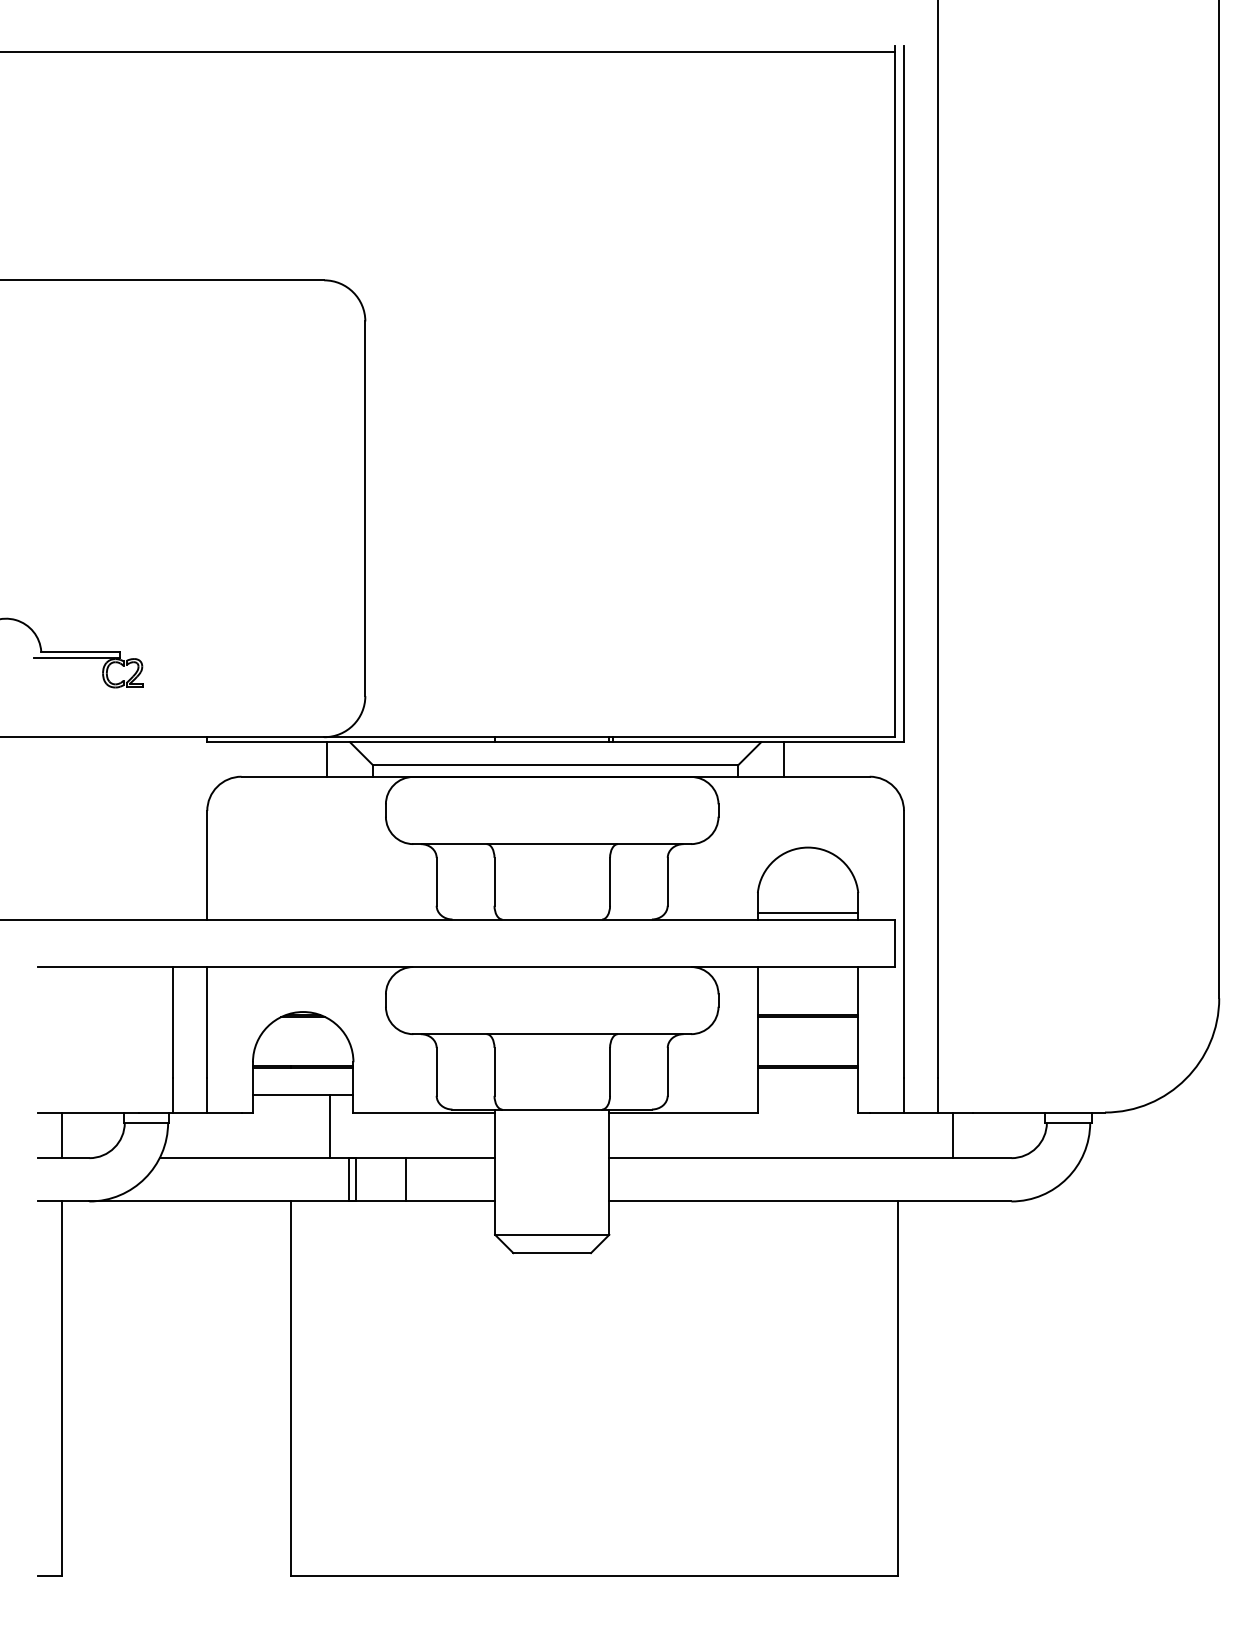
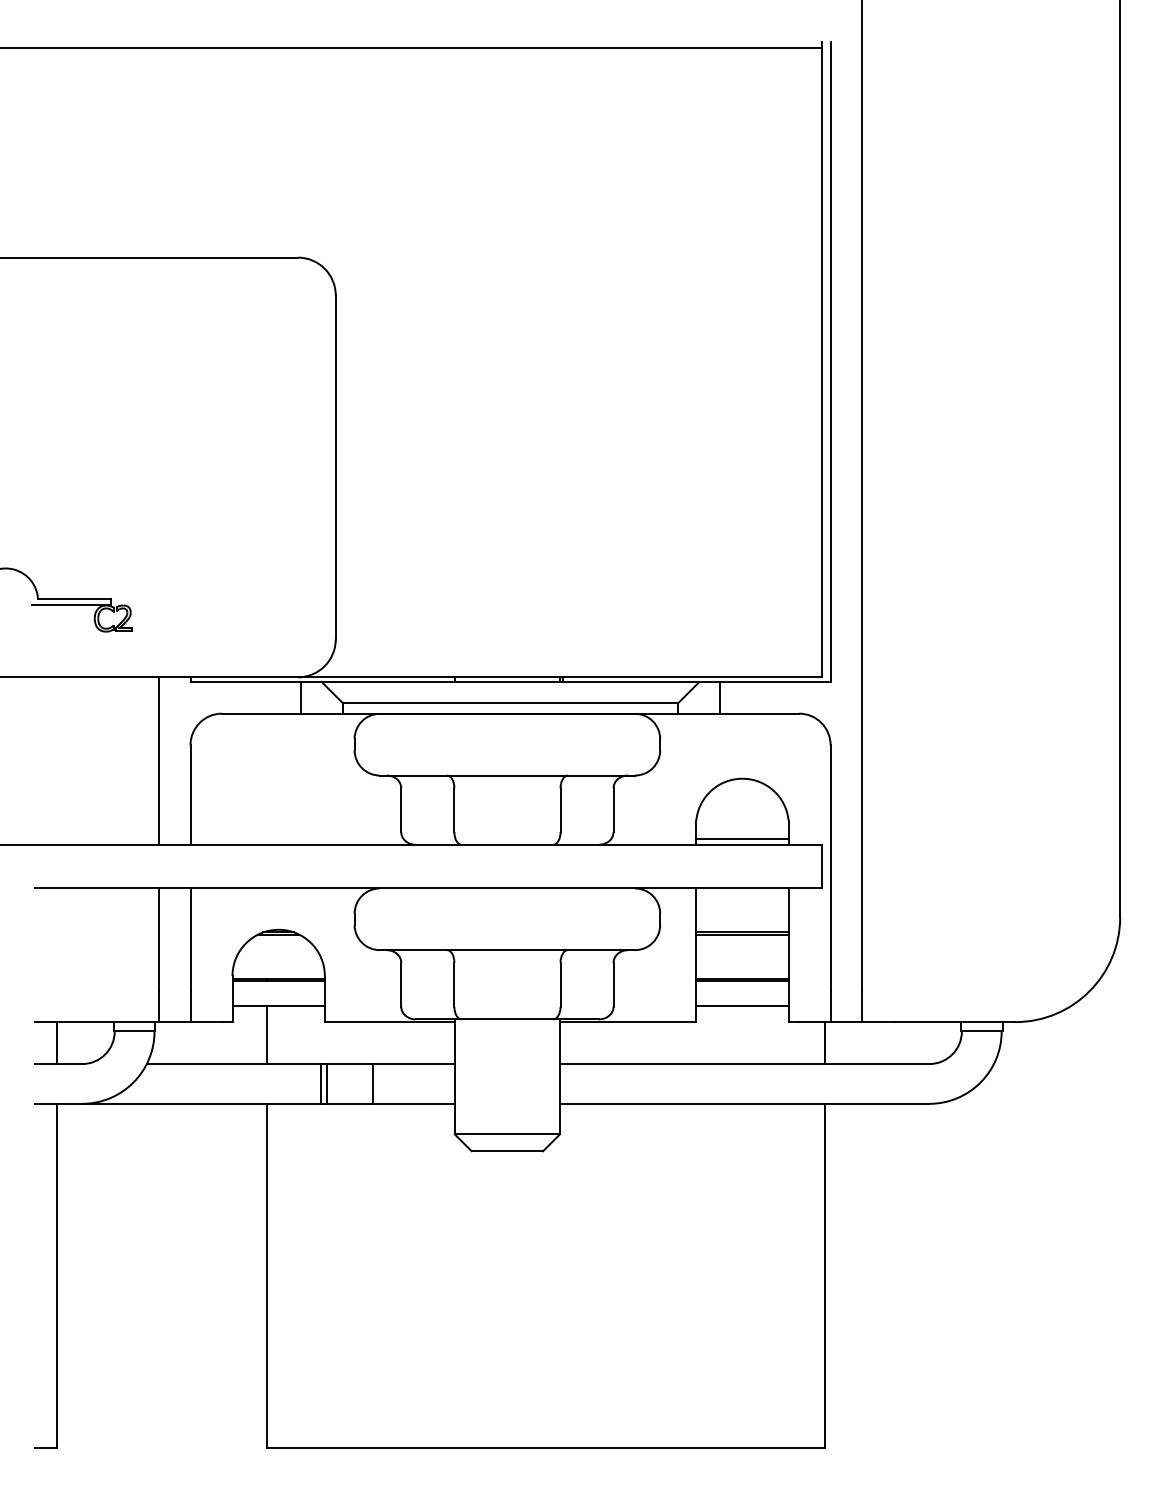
line: (173, 828) -> (159, 761), added
line: (807, 1095) -> (741, 1006), added
line: (329, 1126) -> (266, 1034), moved
line: (953, 1135) -> (825, 1043), moved

